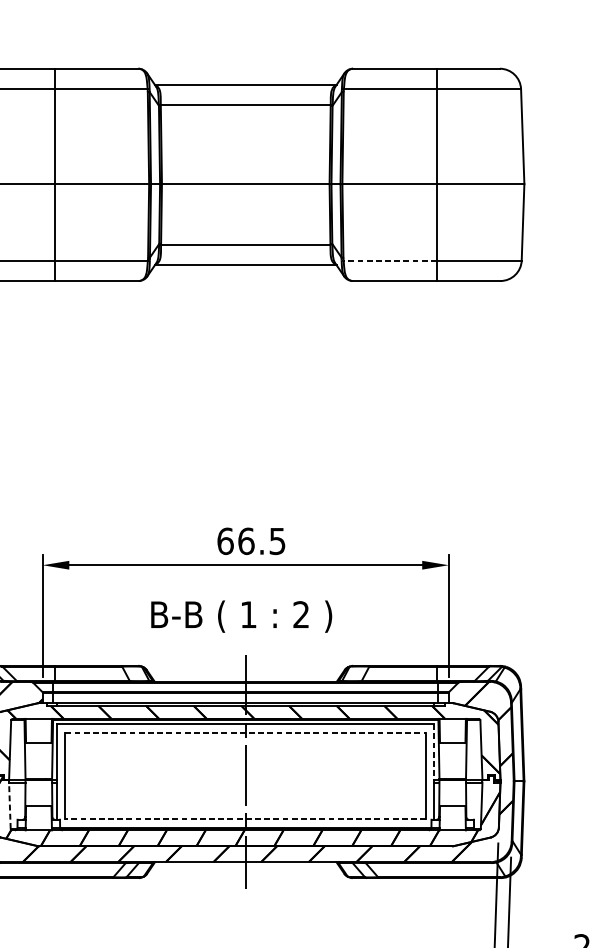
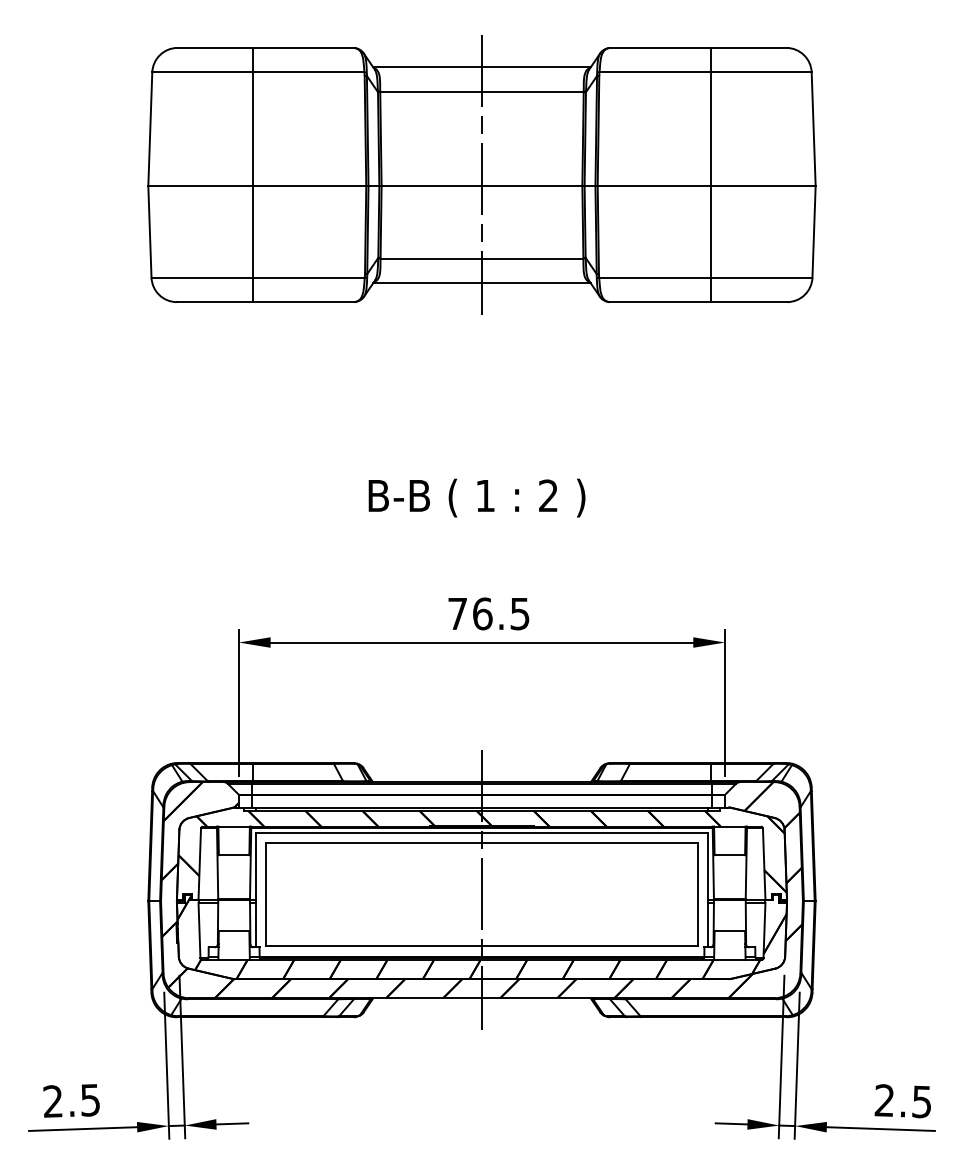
line: (245, 174) -> (481, 174), added
line: (389, 260) -> (654, 277), dashed -> solid
text: (225, 540) -> (457, 613), 66.5 -> 76.5
text: (241, 616) -> (476, 497), moved
line: (246, 733) -> (482, 843), dashed -> solid
line: (434, 752) -> (707, 866), dashed -> solid
line: (9, 805) -> (199, 930), dashed -> solid
line: (245, 819) -> (481, 946), dashed -> solid

